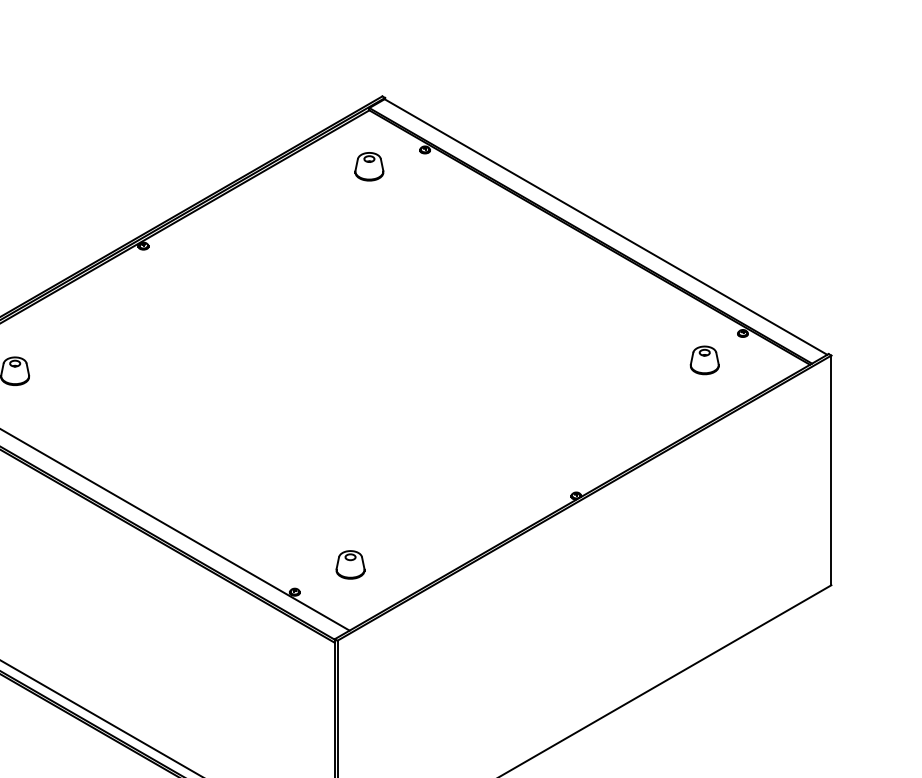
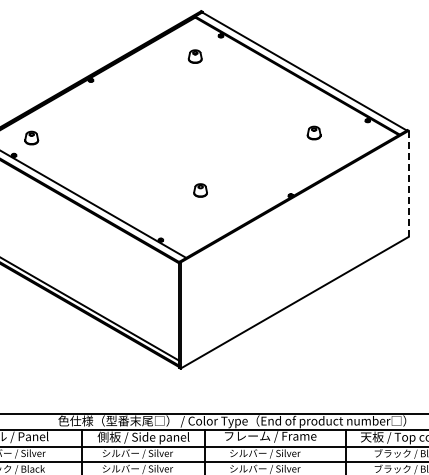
part: (367, 166) -> (194, 56), moved
part: (703, 359) -> (313, 132), moved
line: (831, 469) -> (408, 183), solid -> dashed
part: (350, 564) -> (200, 190), moved

